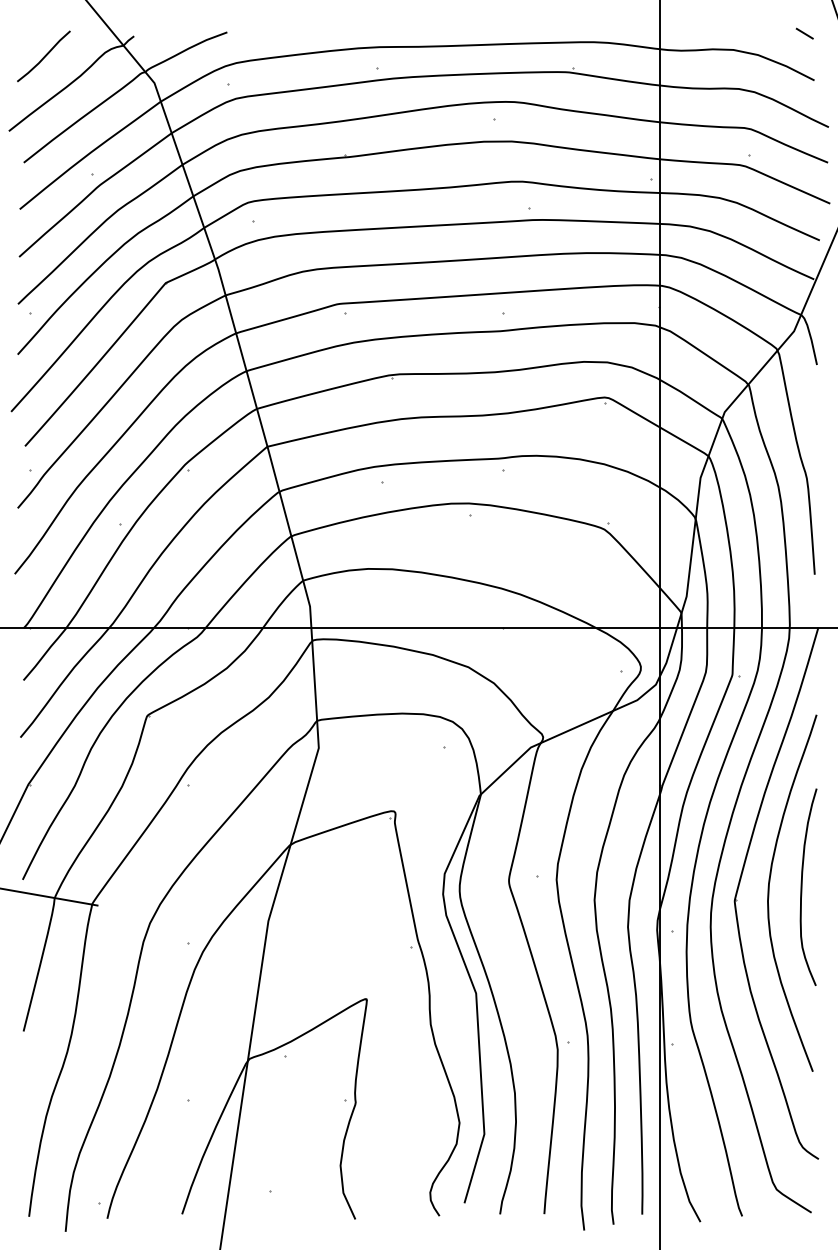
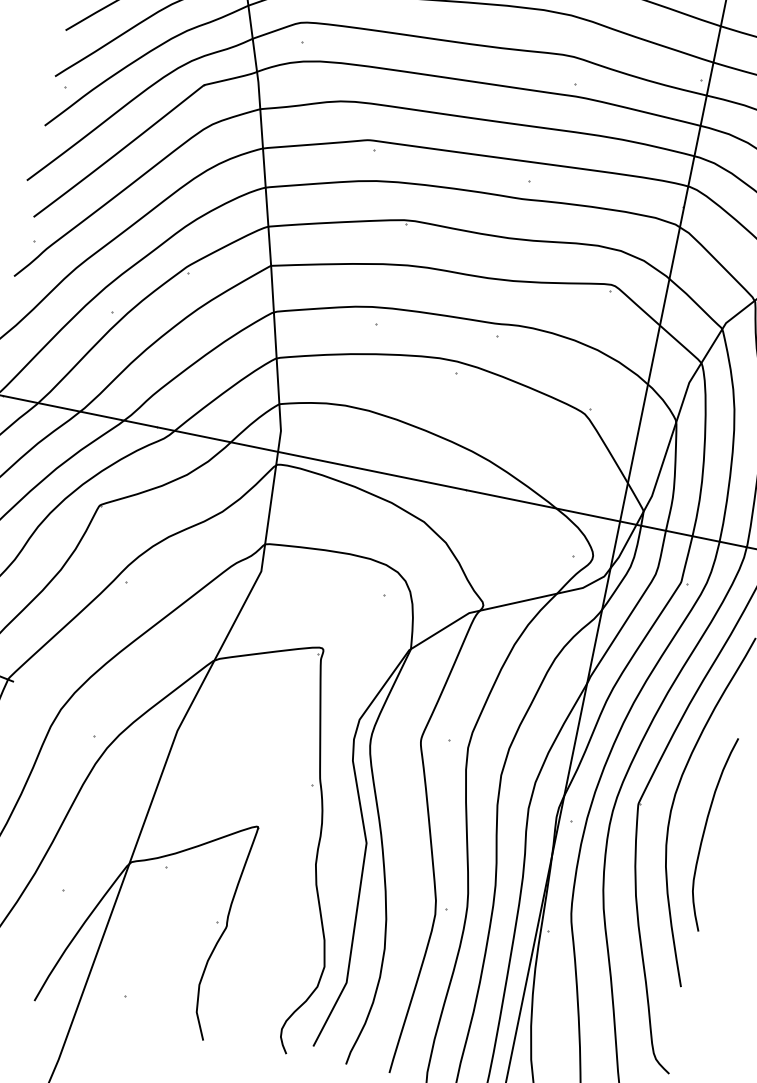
curve: (802, 886) -> (705, 831), moved

